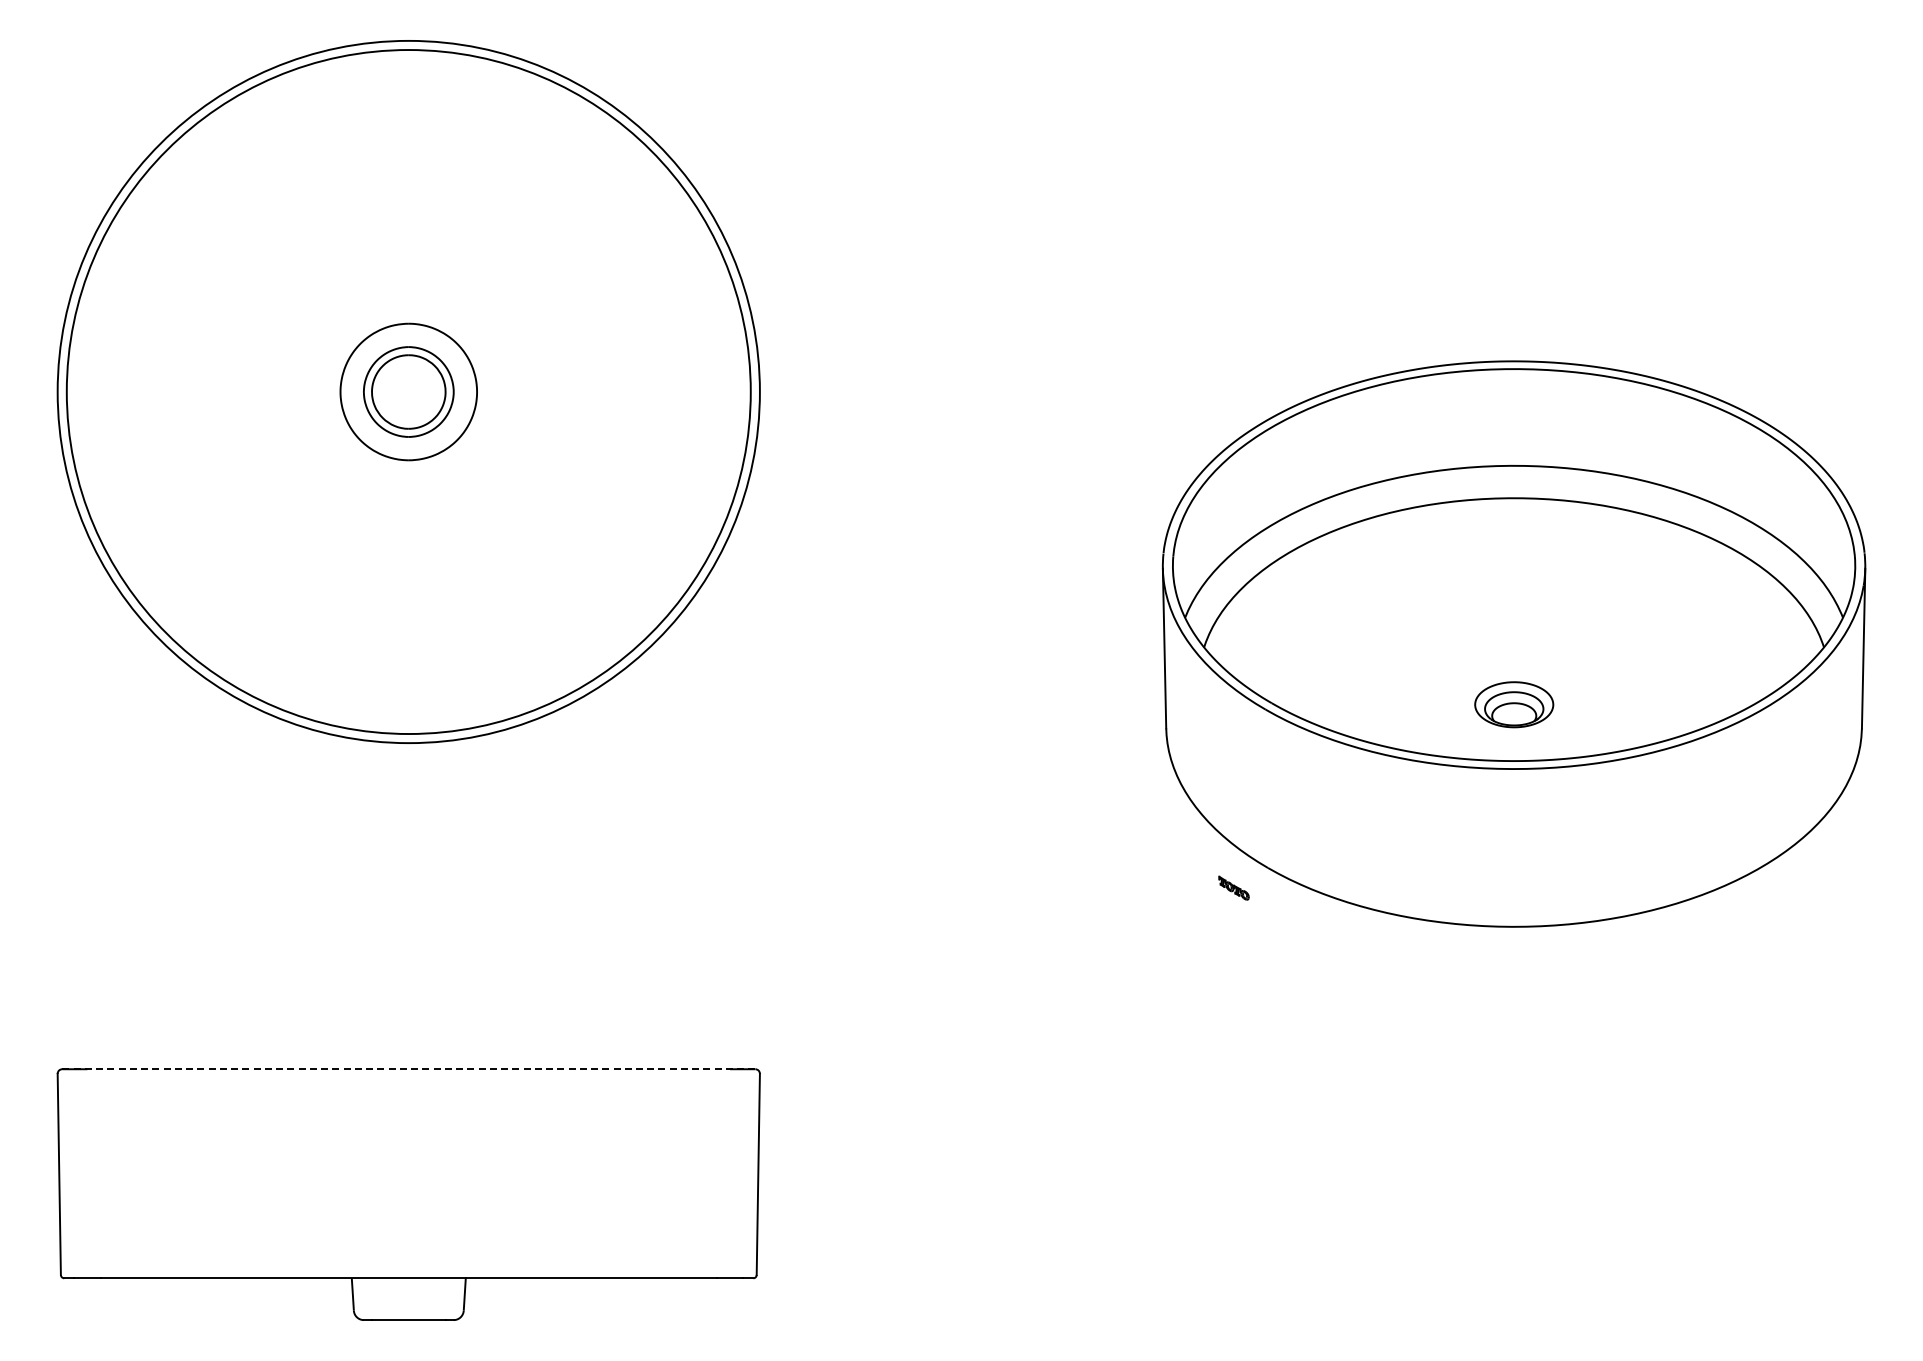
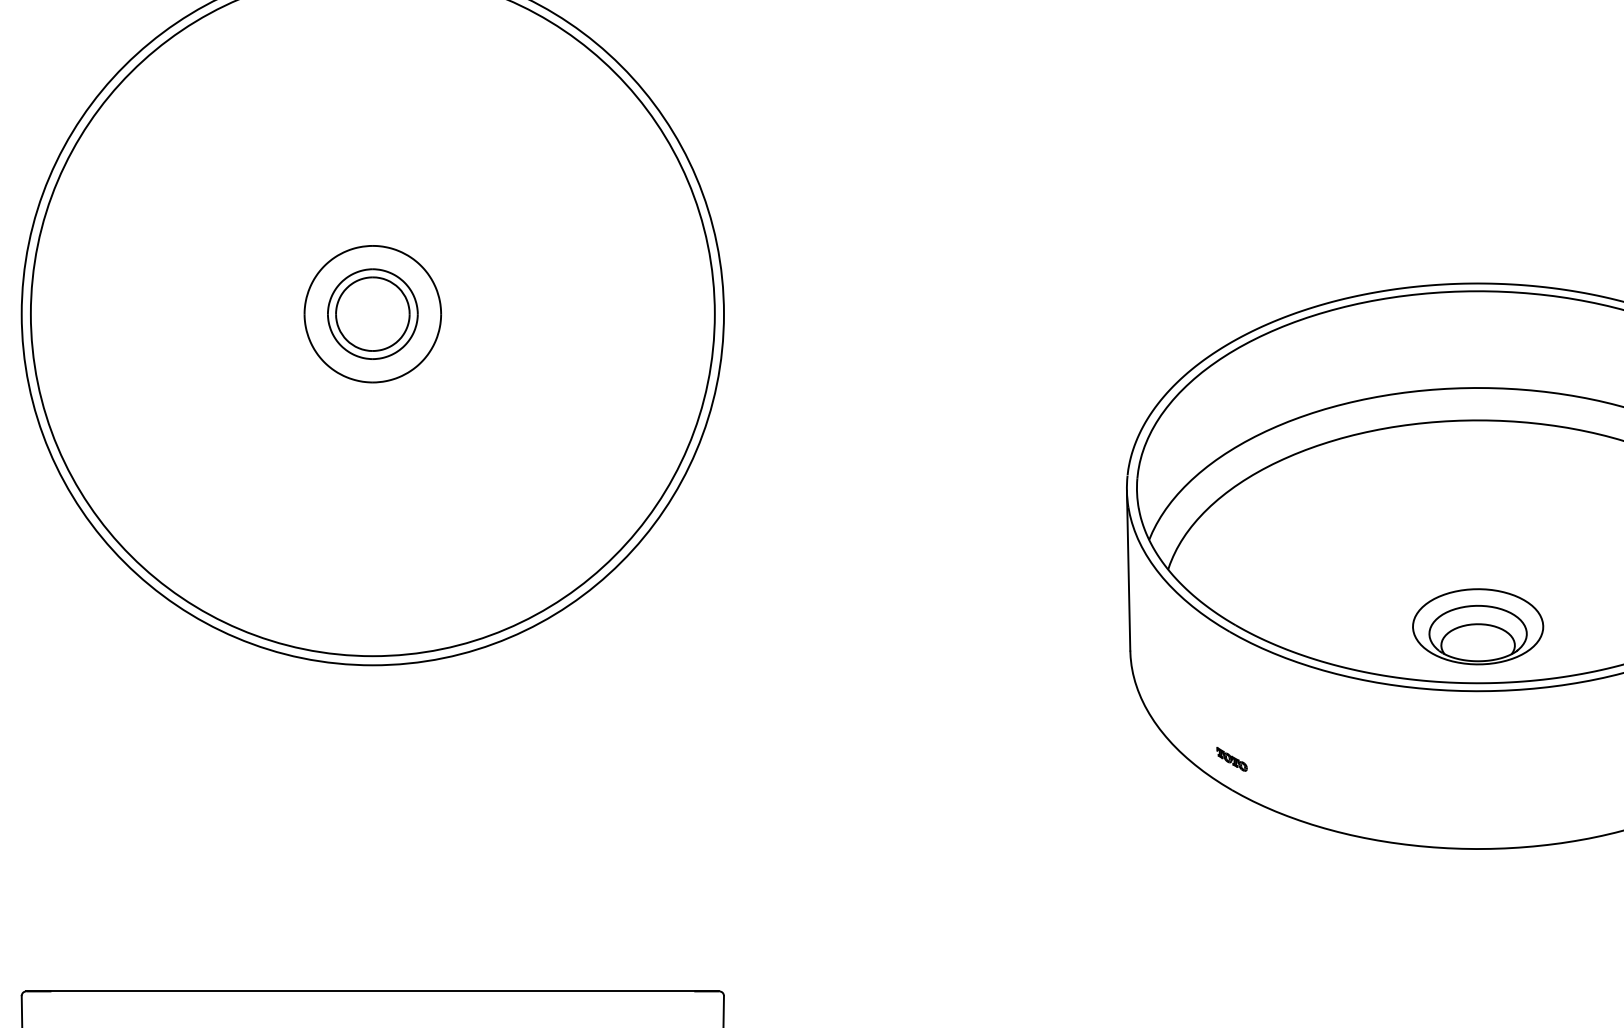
part: (1514, 704) -> (1478, 626), size x1.67
part: (1233, 887) -> (1231, 758), moved
line: (409, 1069) -> (373, 991), dashed -> solid

